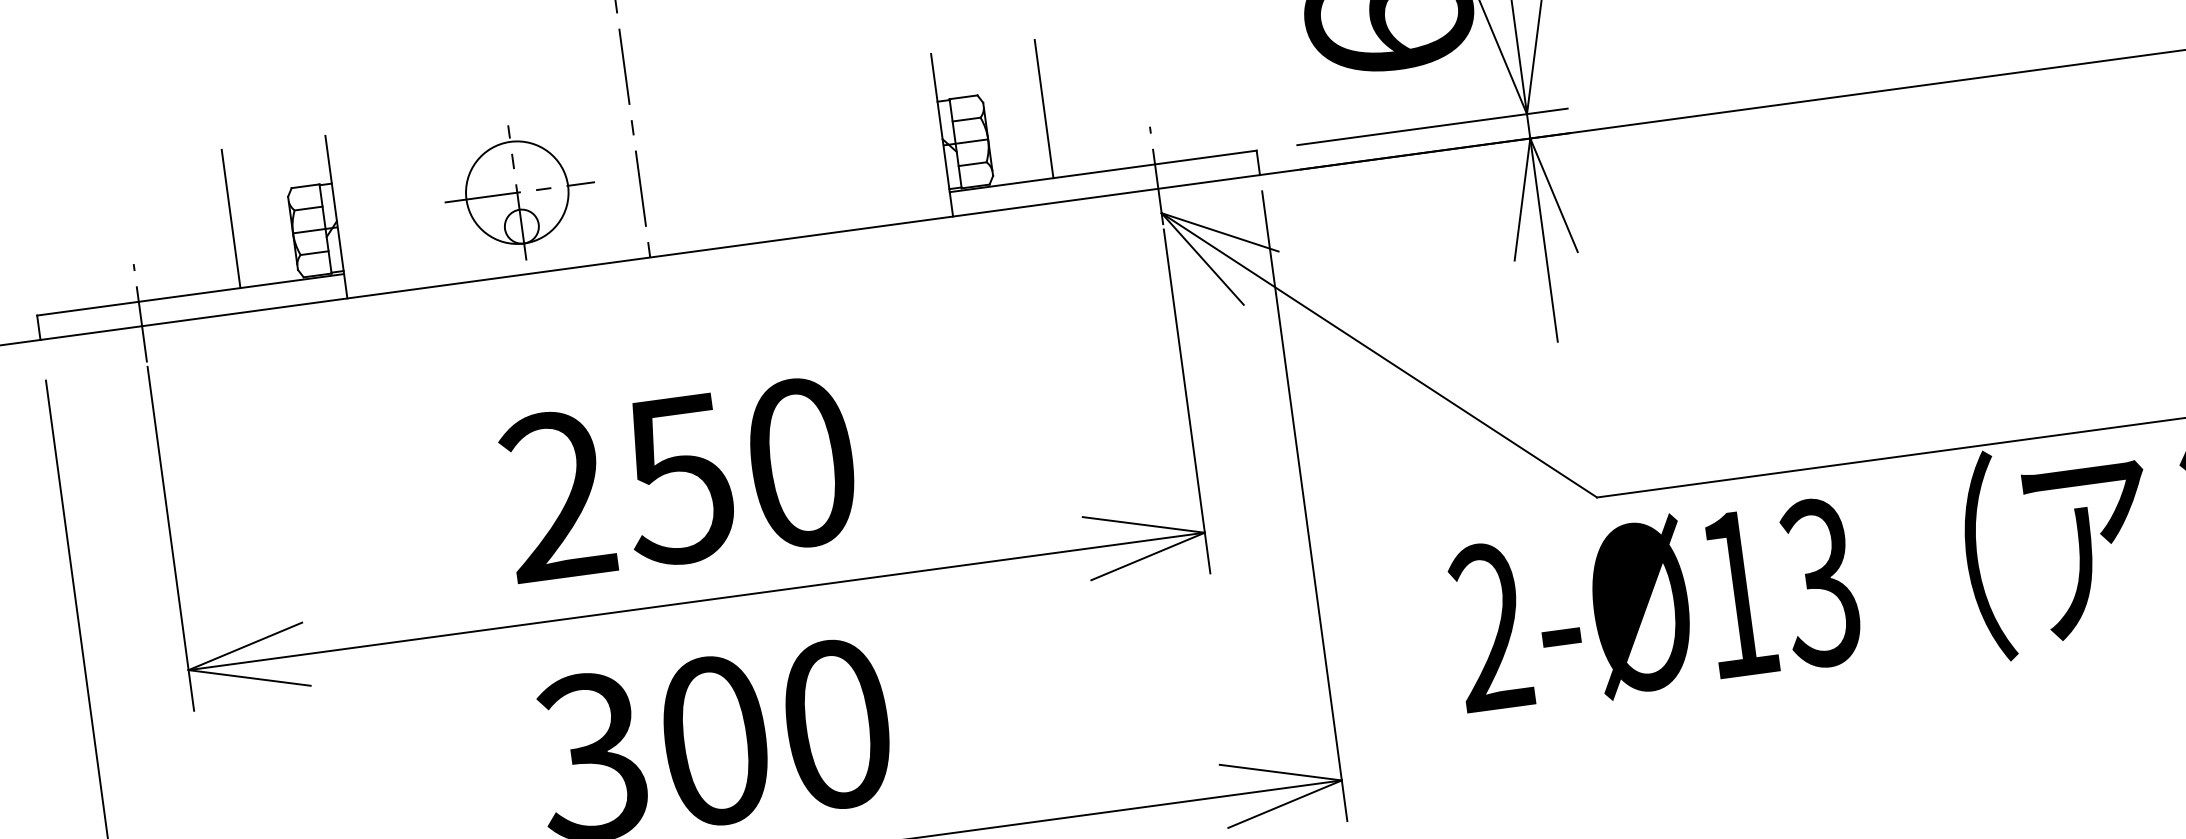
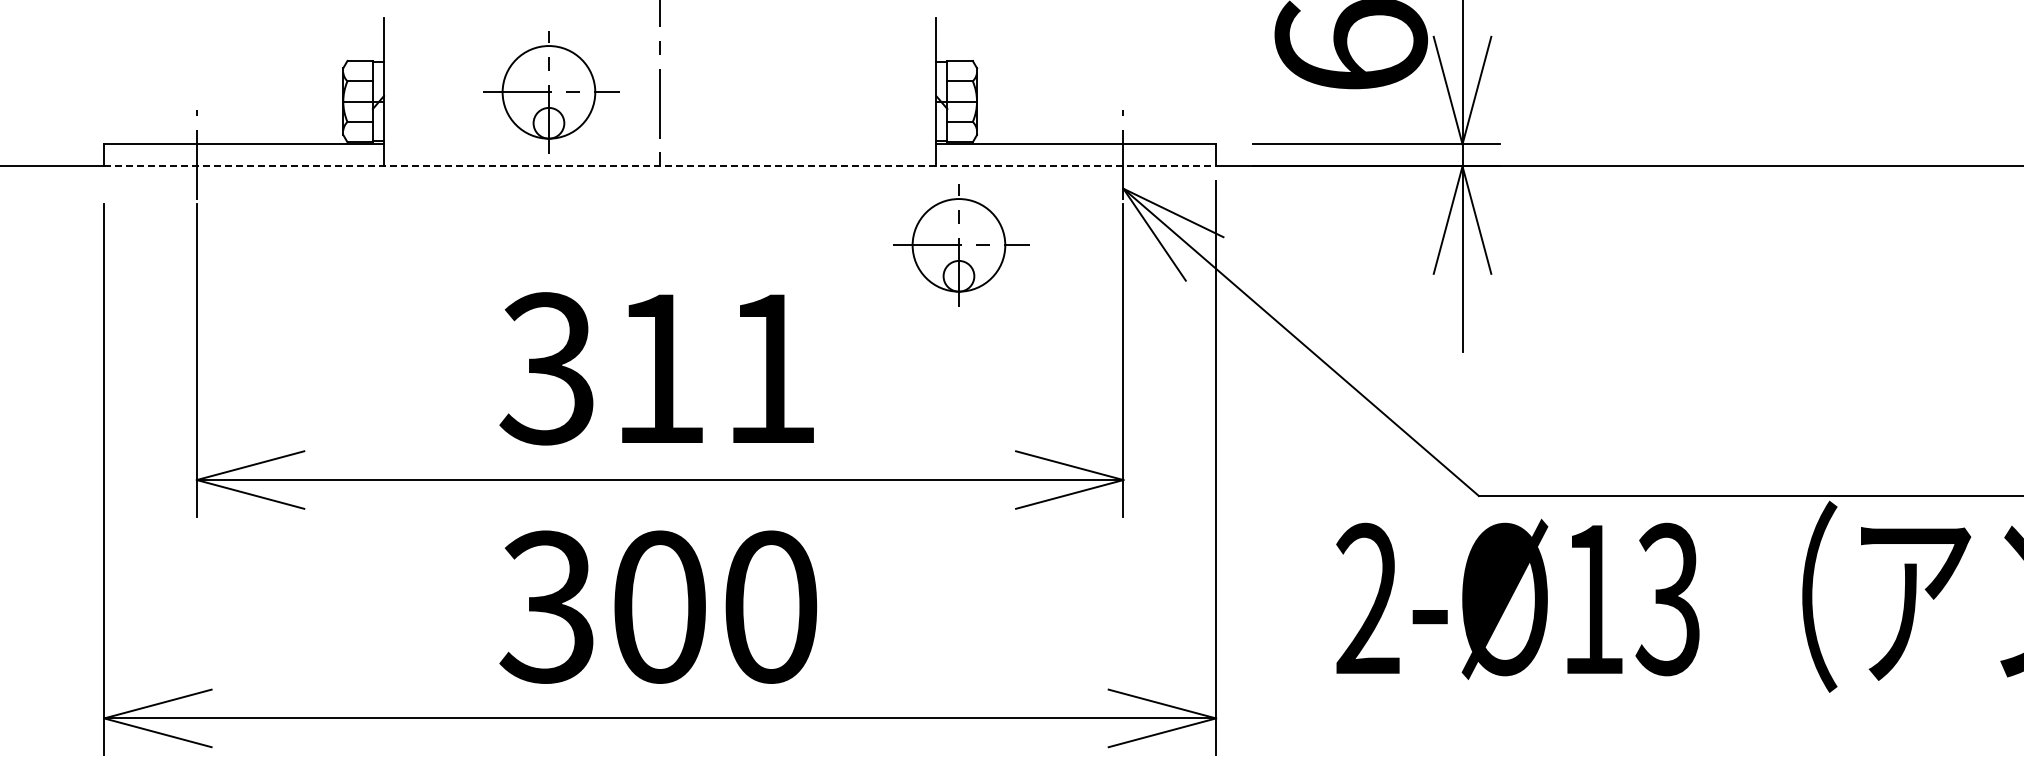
line: (1043, 109) -> (1030, 81), removed
line: (231, 219) -> (289, 81), removed
line: (650, 257) -> (660, 166), solid -> dashed
part: (992, 299) -> (961, 245), added
text: (678, 479) -> (658, 368), 250 -> 311

